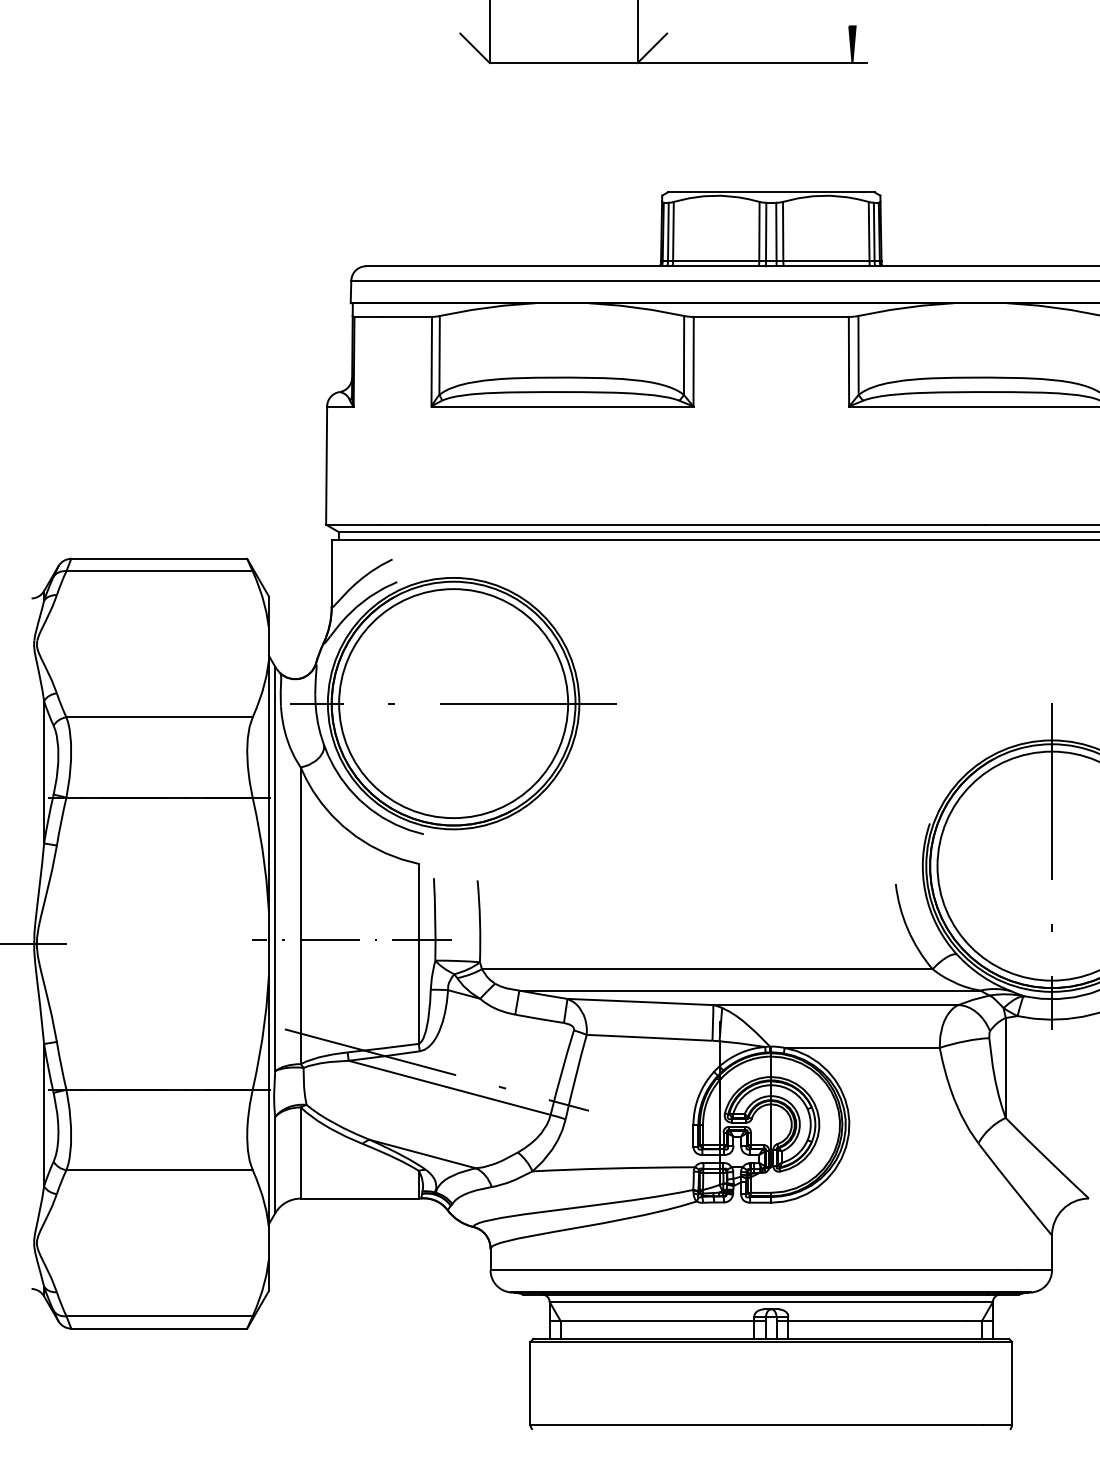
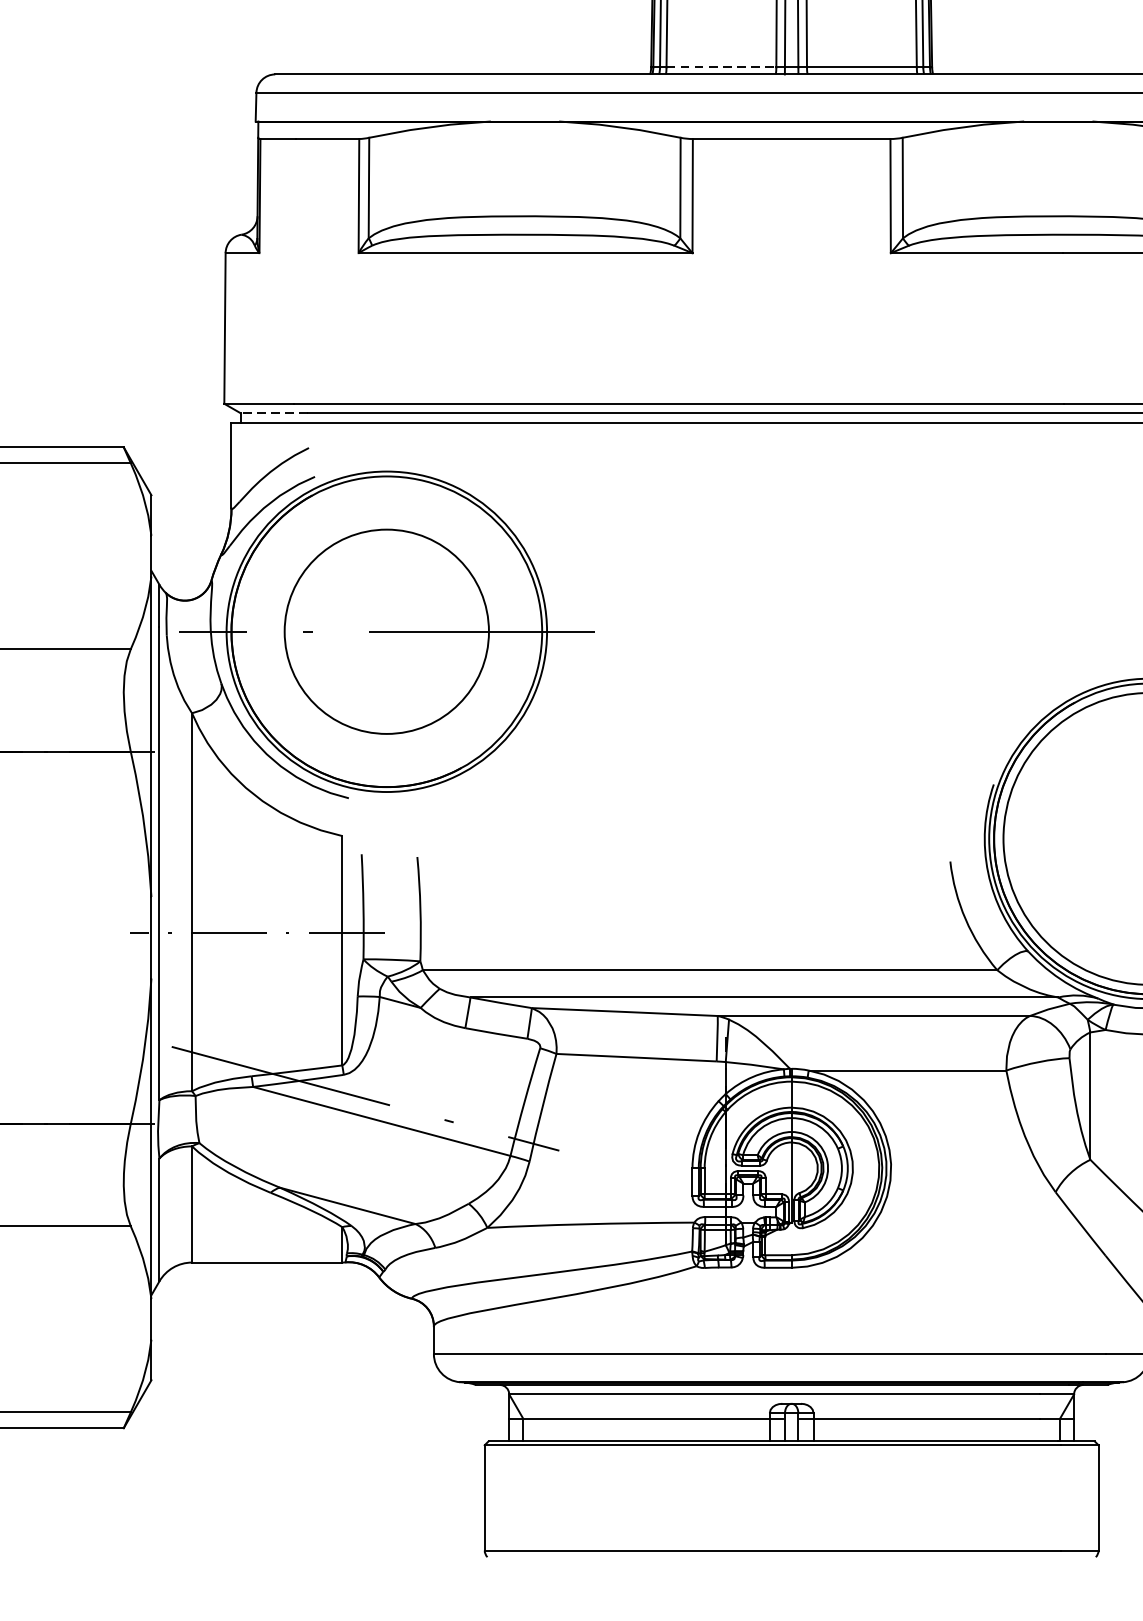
line: (716, 260) -> (721, 67), solid -> dashed
line: (365, 532) -> (274, 413), solid -> dashed
circle: (453, 703) -> (386, 631), size x0.7

